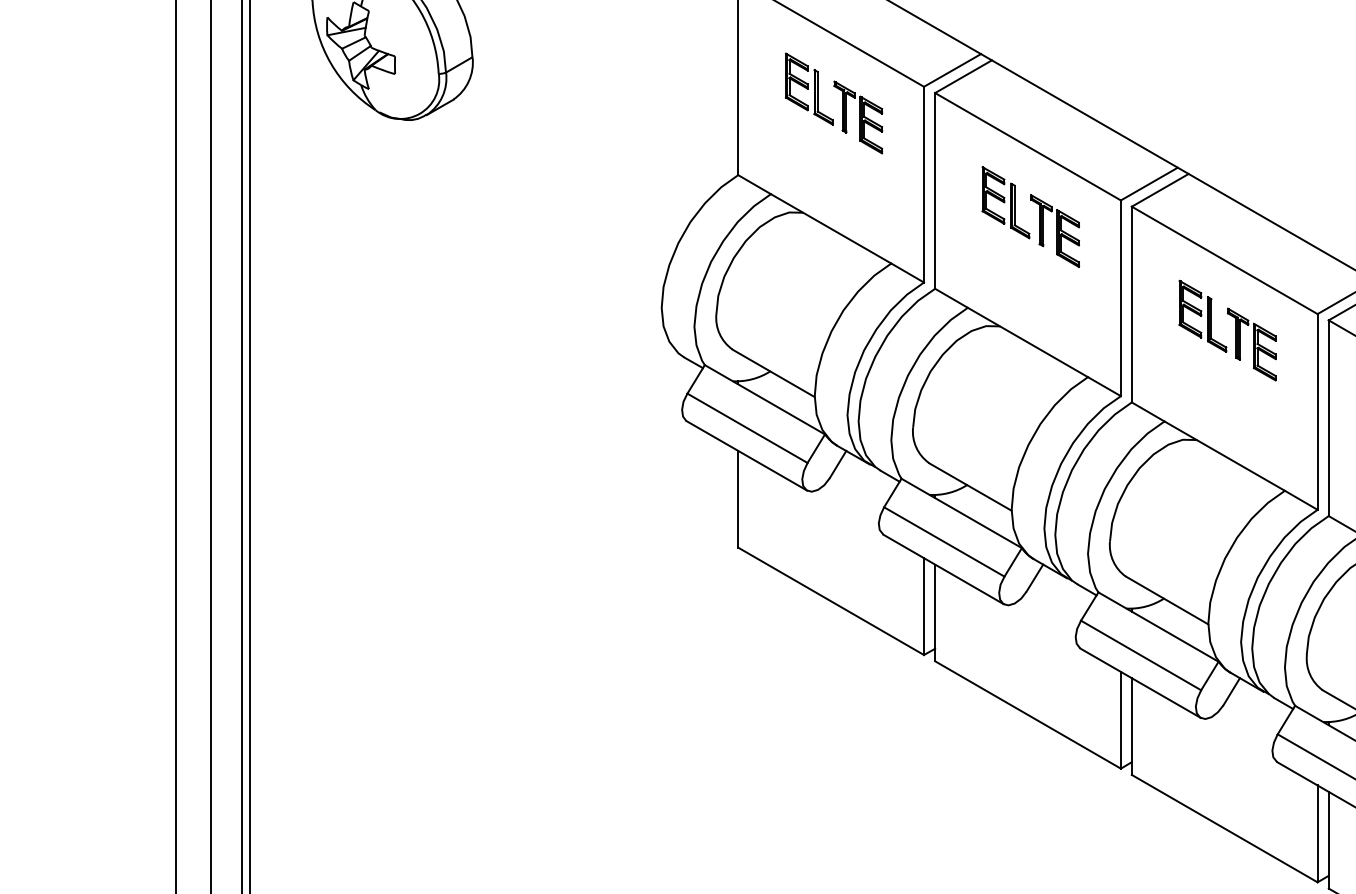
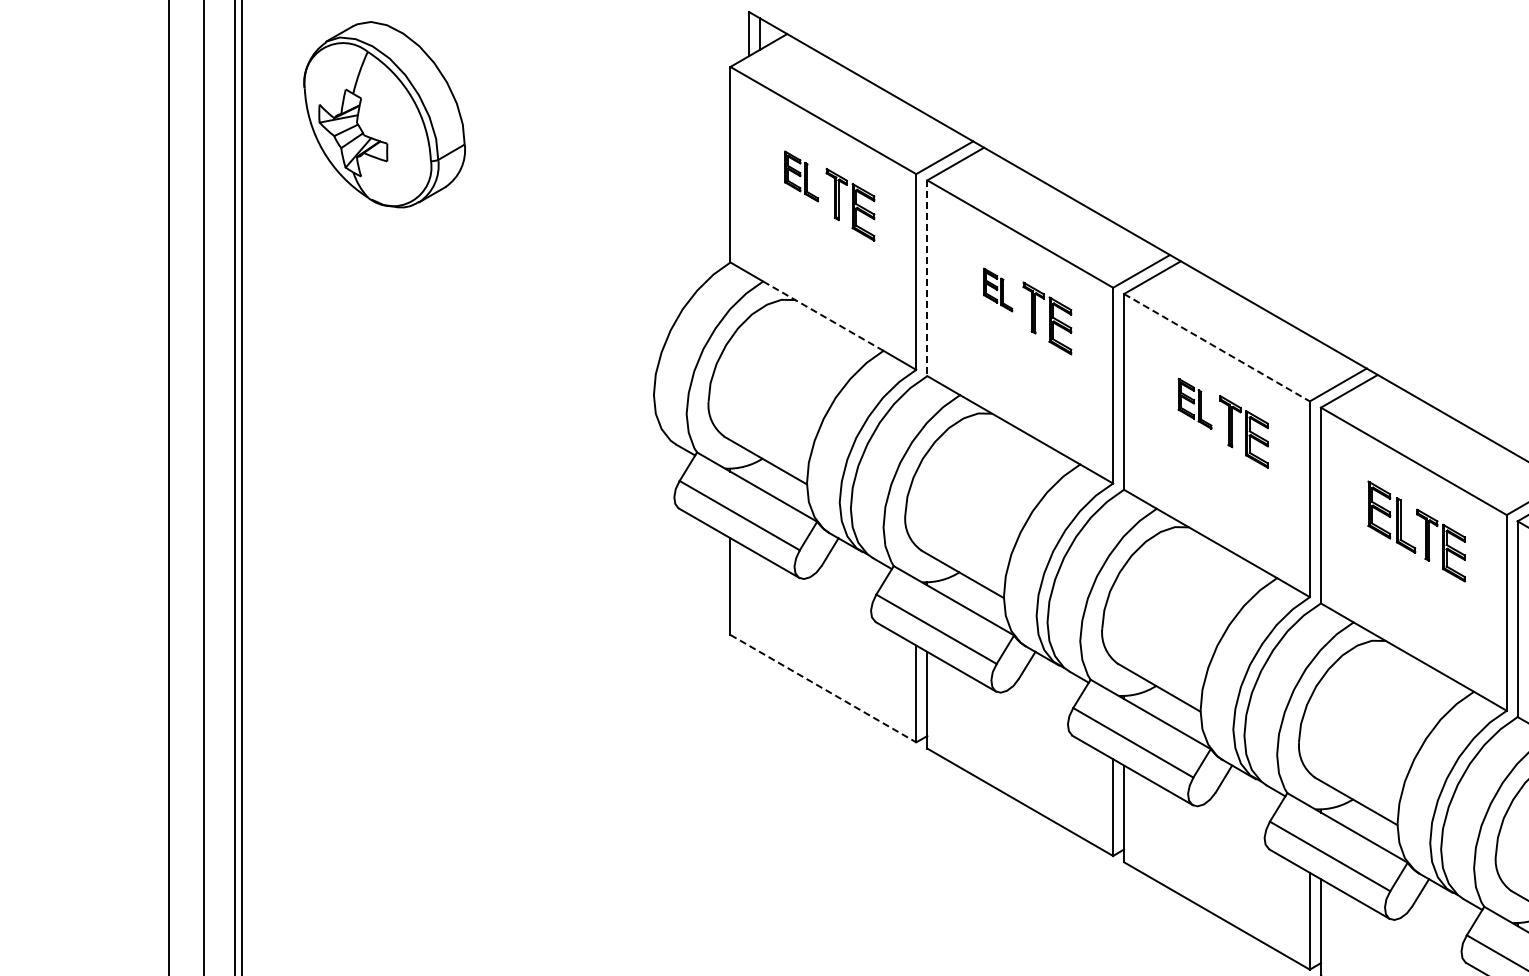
part: (809, 89) -> (801, 176), size x0.7
line: (935, 191) -> (927, 278), solid -> dashed
part: (1005, 202) -> (997, 289), size x0.6
line: (831, 229) -> (823, 316), solid -> dashed
line: (1225, 260) -> (1217, 347), solid -> dashed
part: (1202, 316) -> (1194, 403), size x0.7
line: (831, 601) -> (823, 688), solid -> dashed

